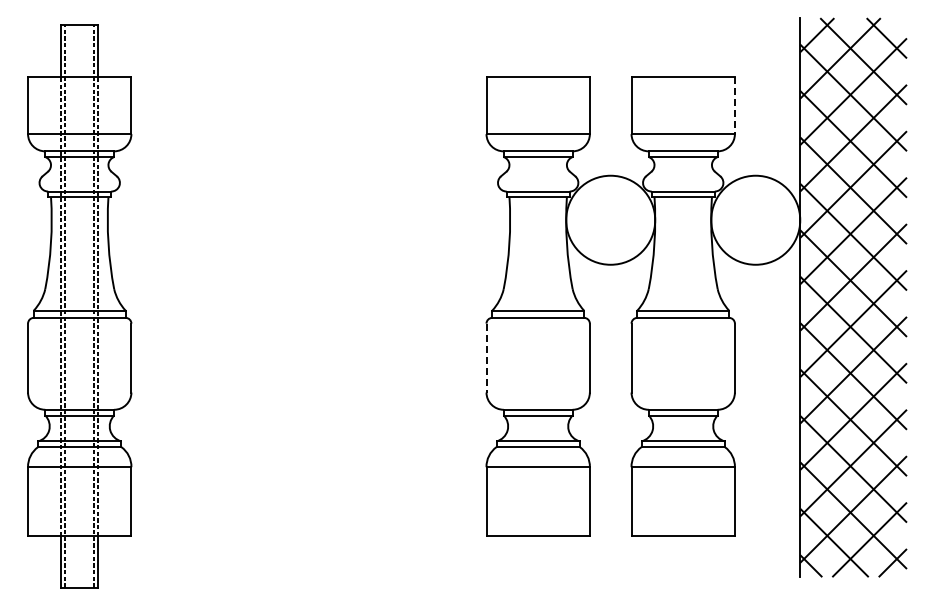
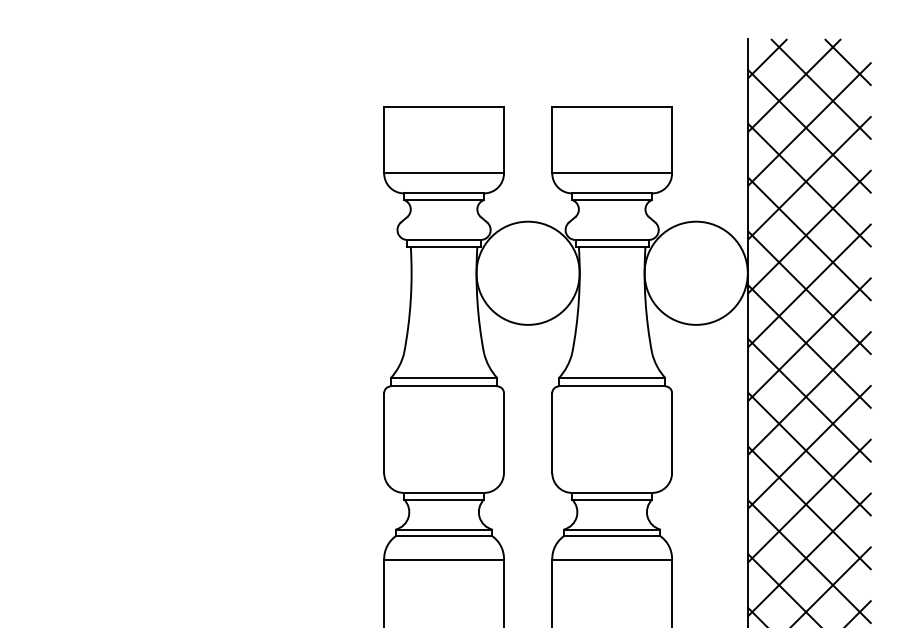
line: (734, 105) -> (671, 140), dashed -> solid
line: (486, 358) -> (384, 433), dashed -> solid

